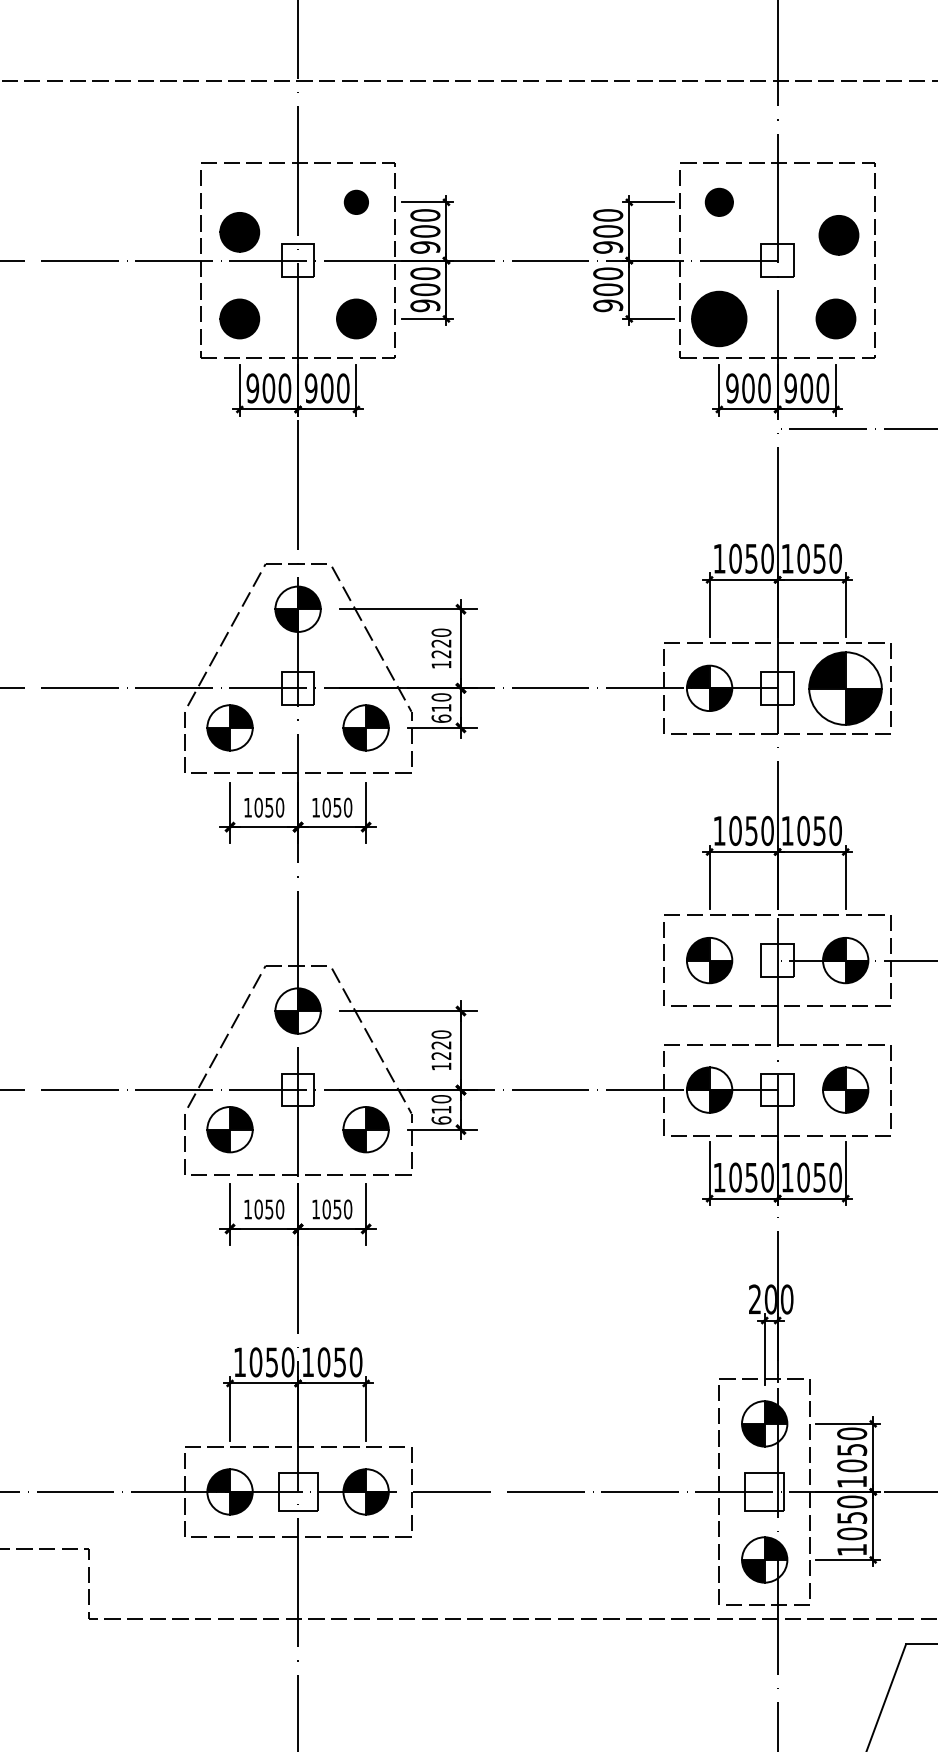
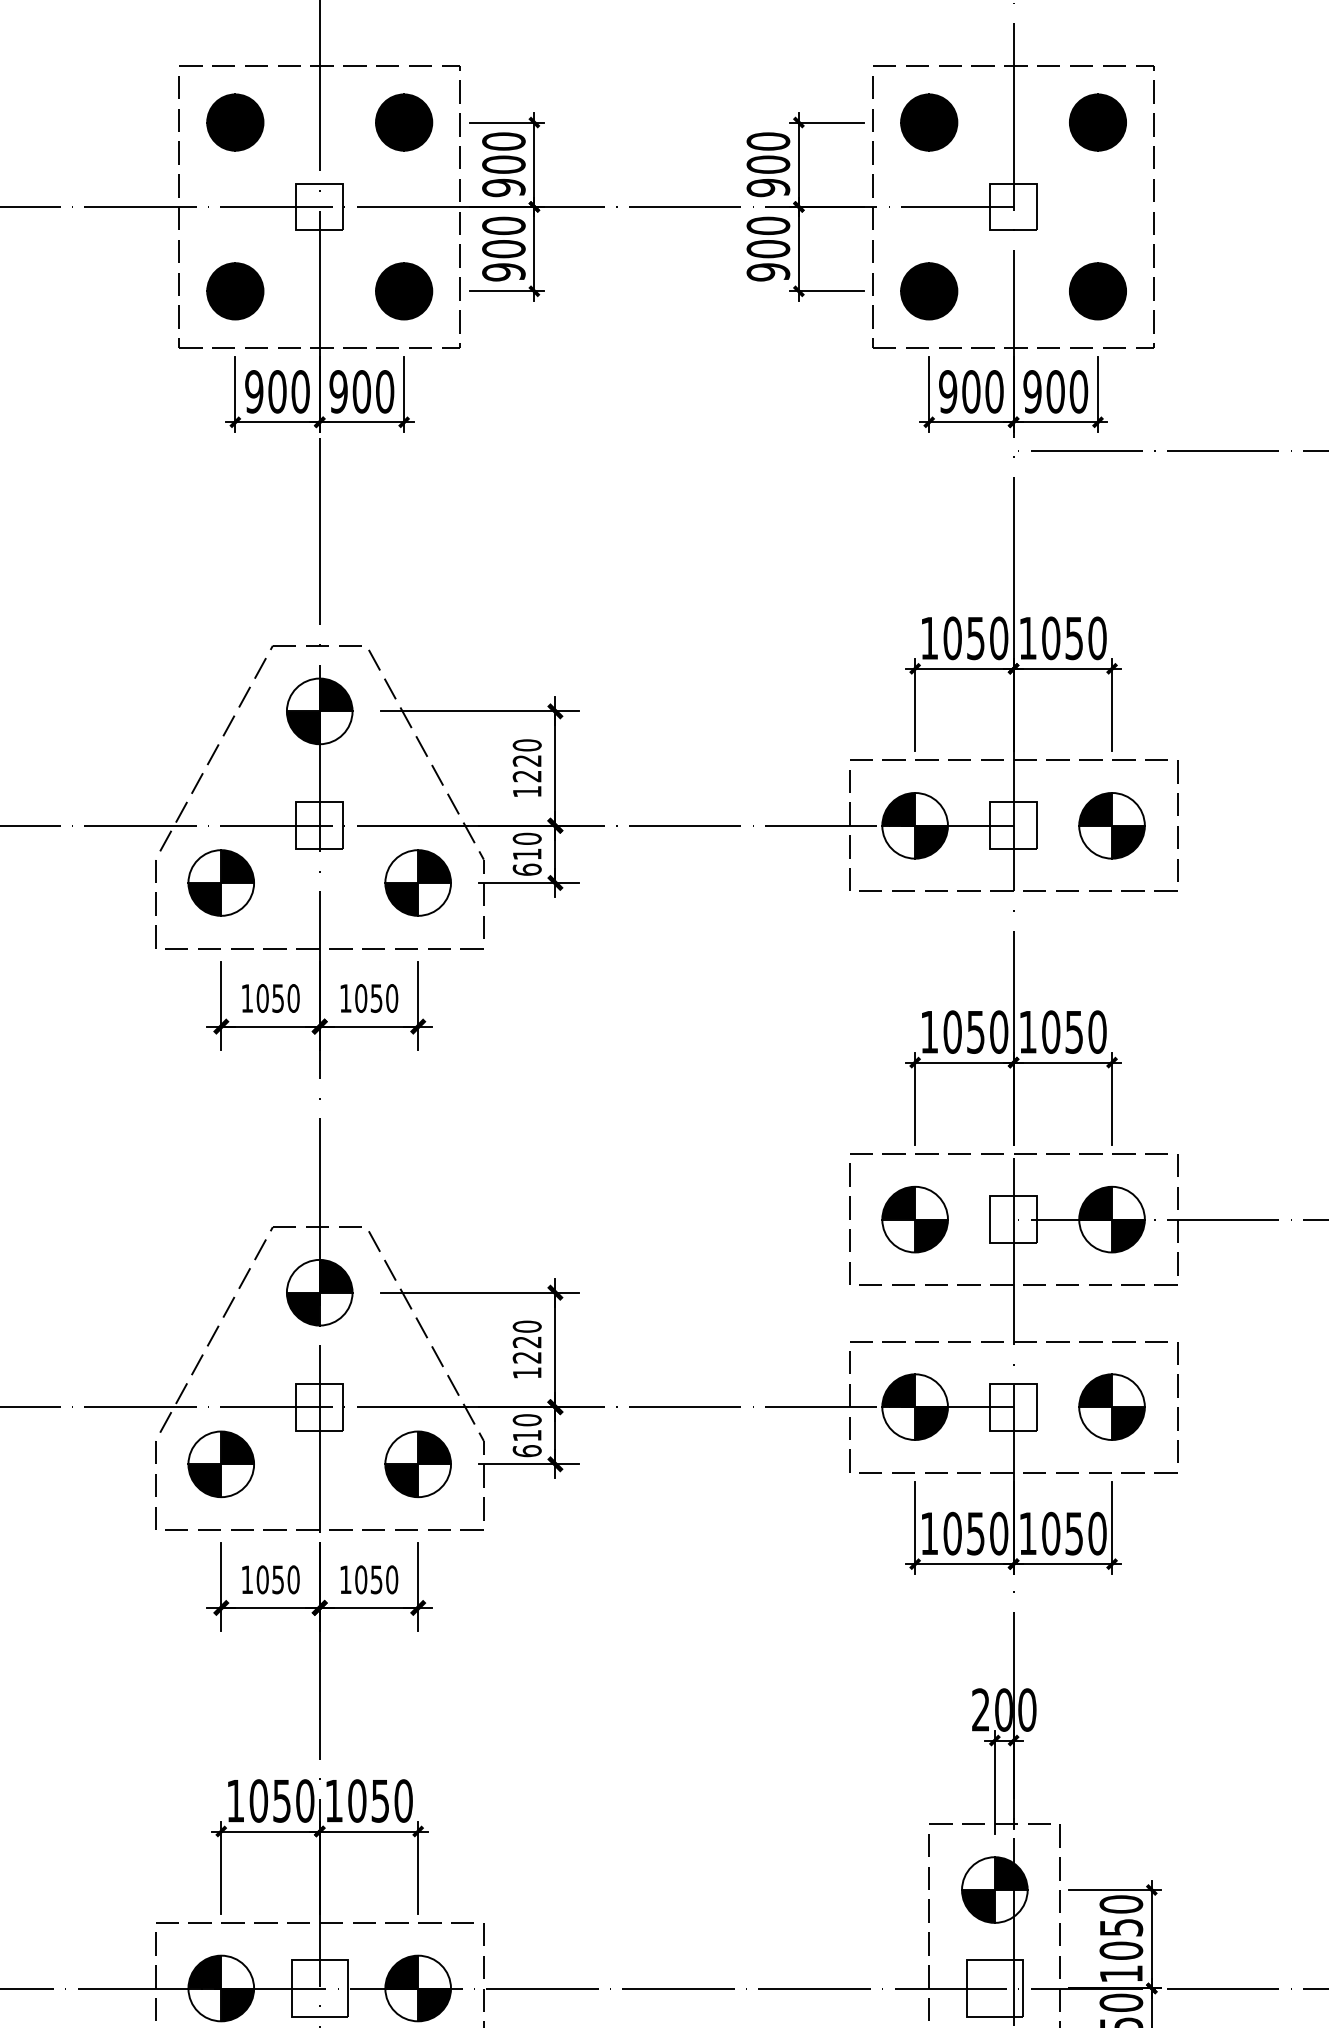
part: (356, 202) -> (404, 122), size x1.67
part: (719, 202) -> (929, 122), size x1.43
part: (239, 232) -> (234, 122), moved
part: (838, 235) -> (1097, 122), moved
part: (719, 318) -> (929, 290), size x0.71
part: (845, 687) -> (1111, 824), size x0.62

